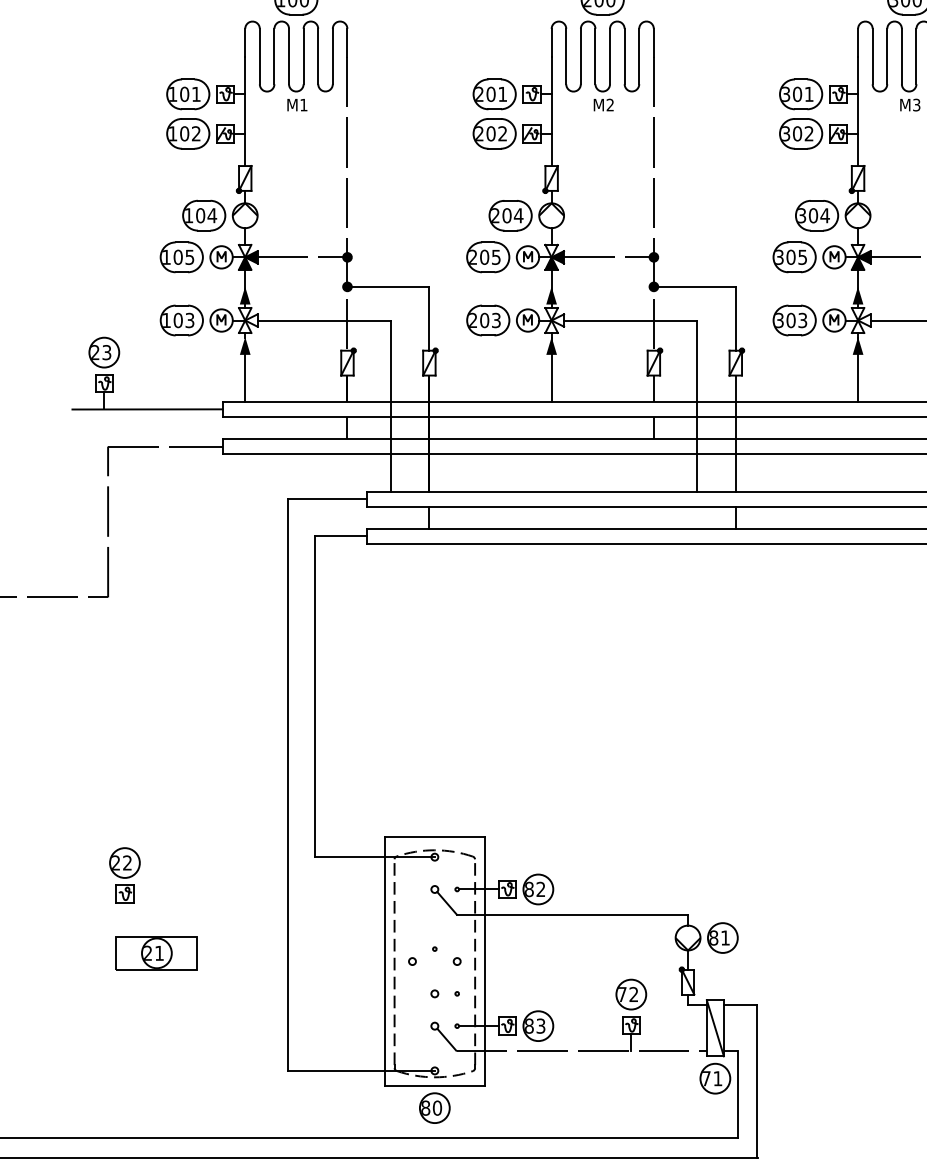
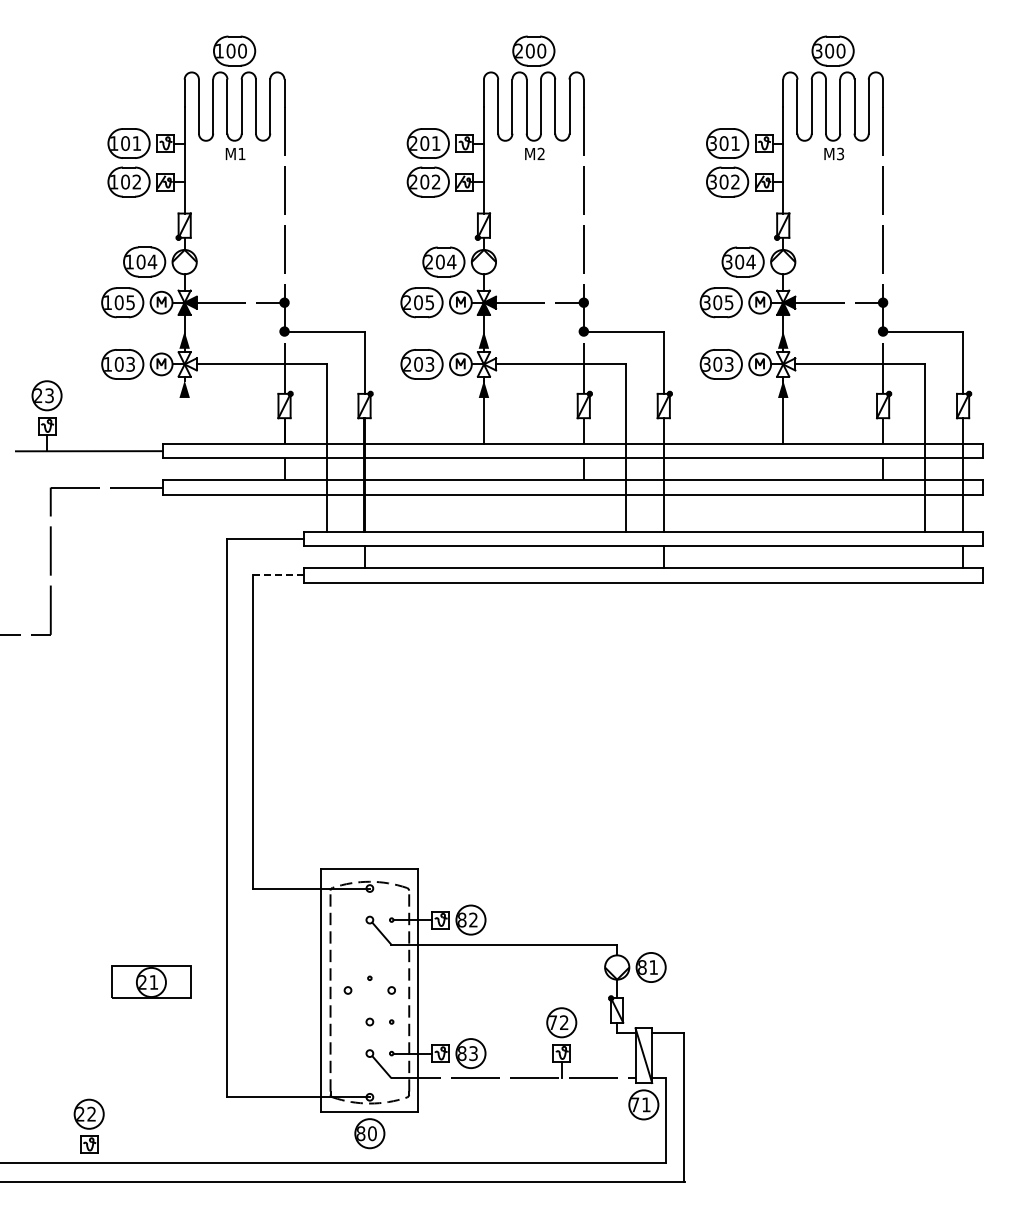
line: (245, 377) -> (184, 420), removed
line: (341, 536) -> (278, 575), solid -> dashed
part: (124, 874) -> (88, 1125), moved
part: (156, 952) -> (151, 981), moved

